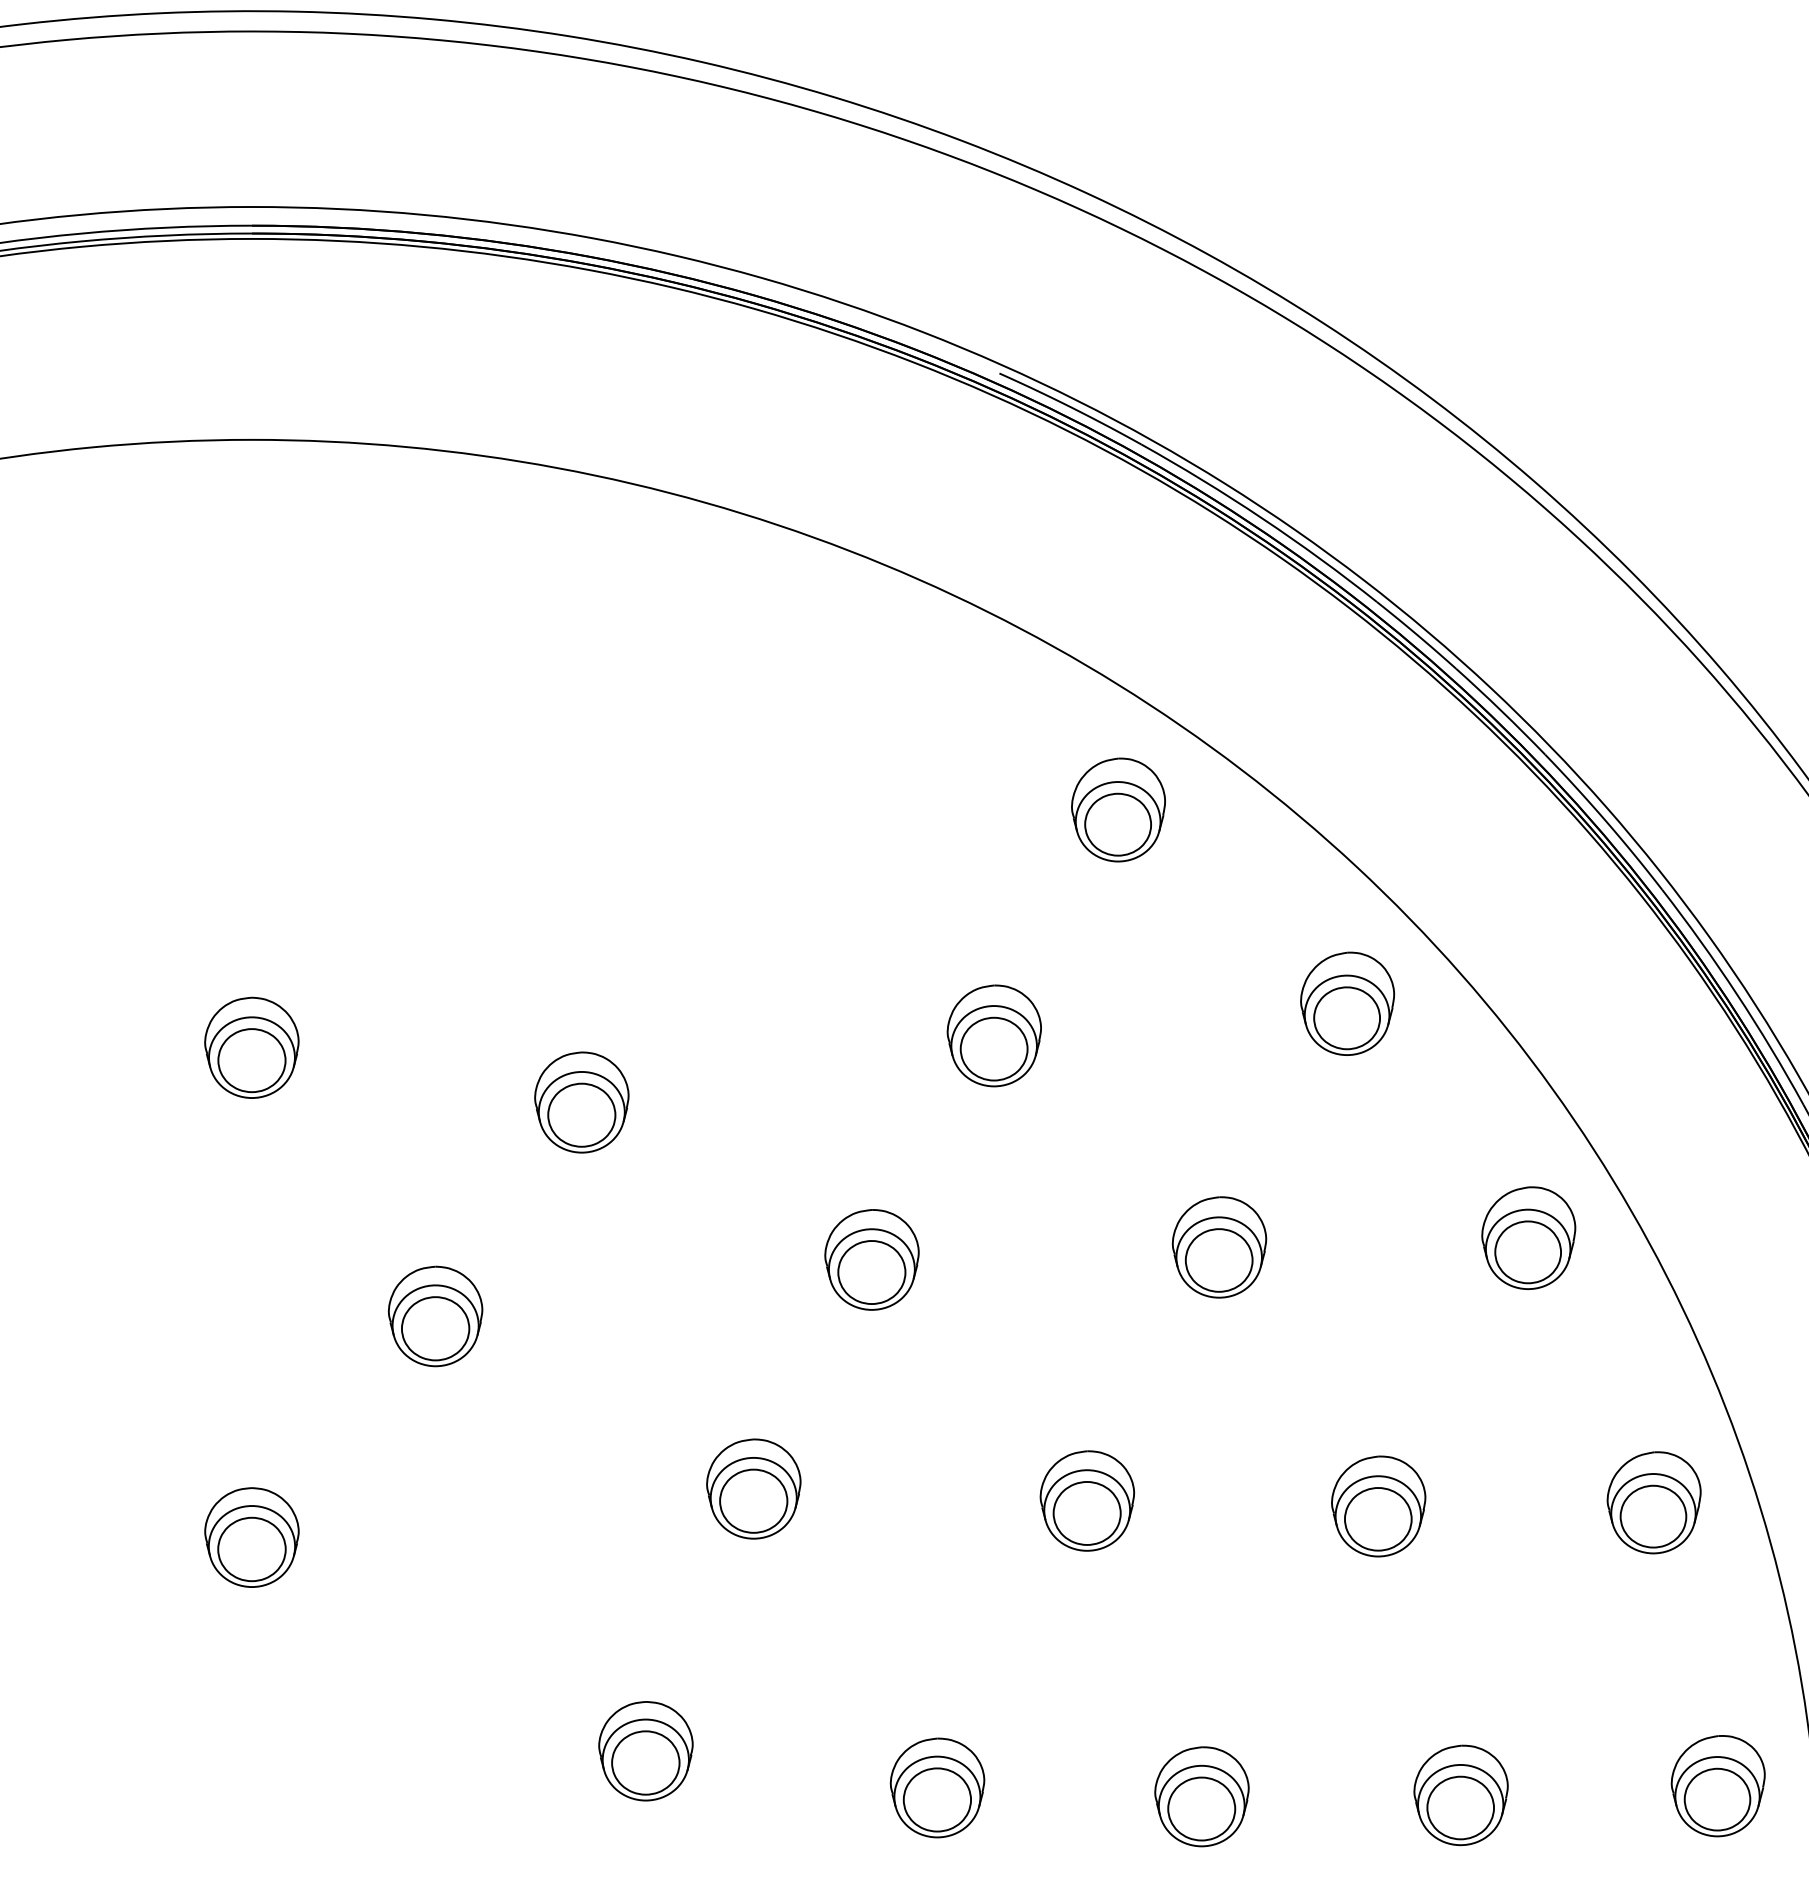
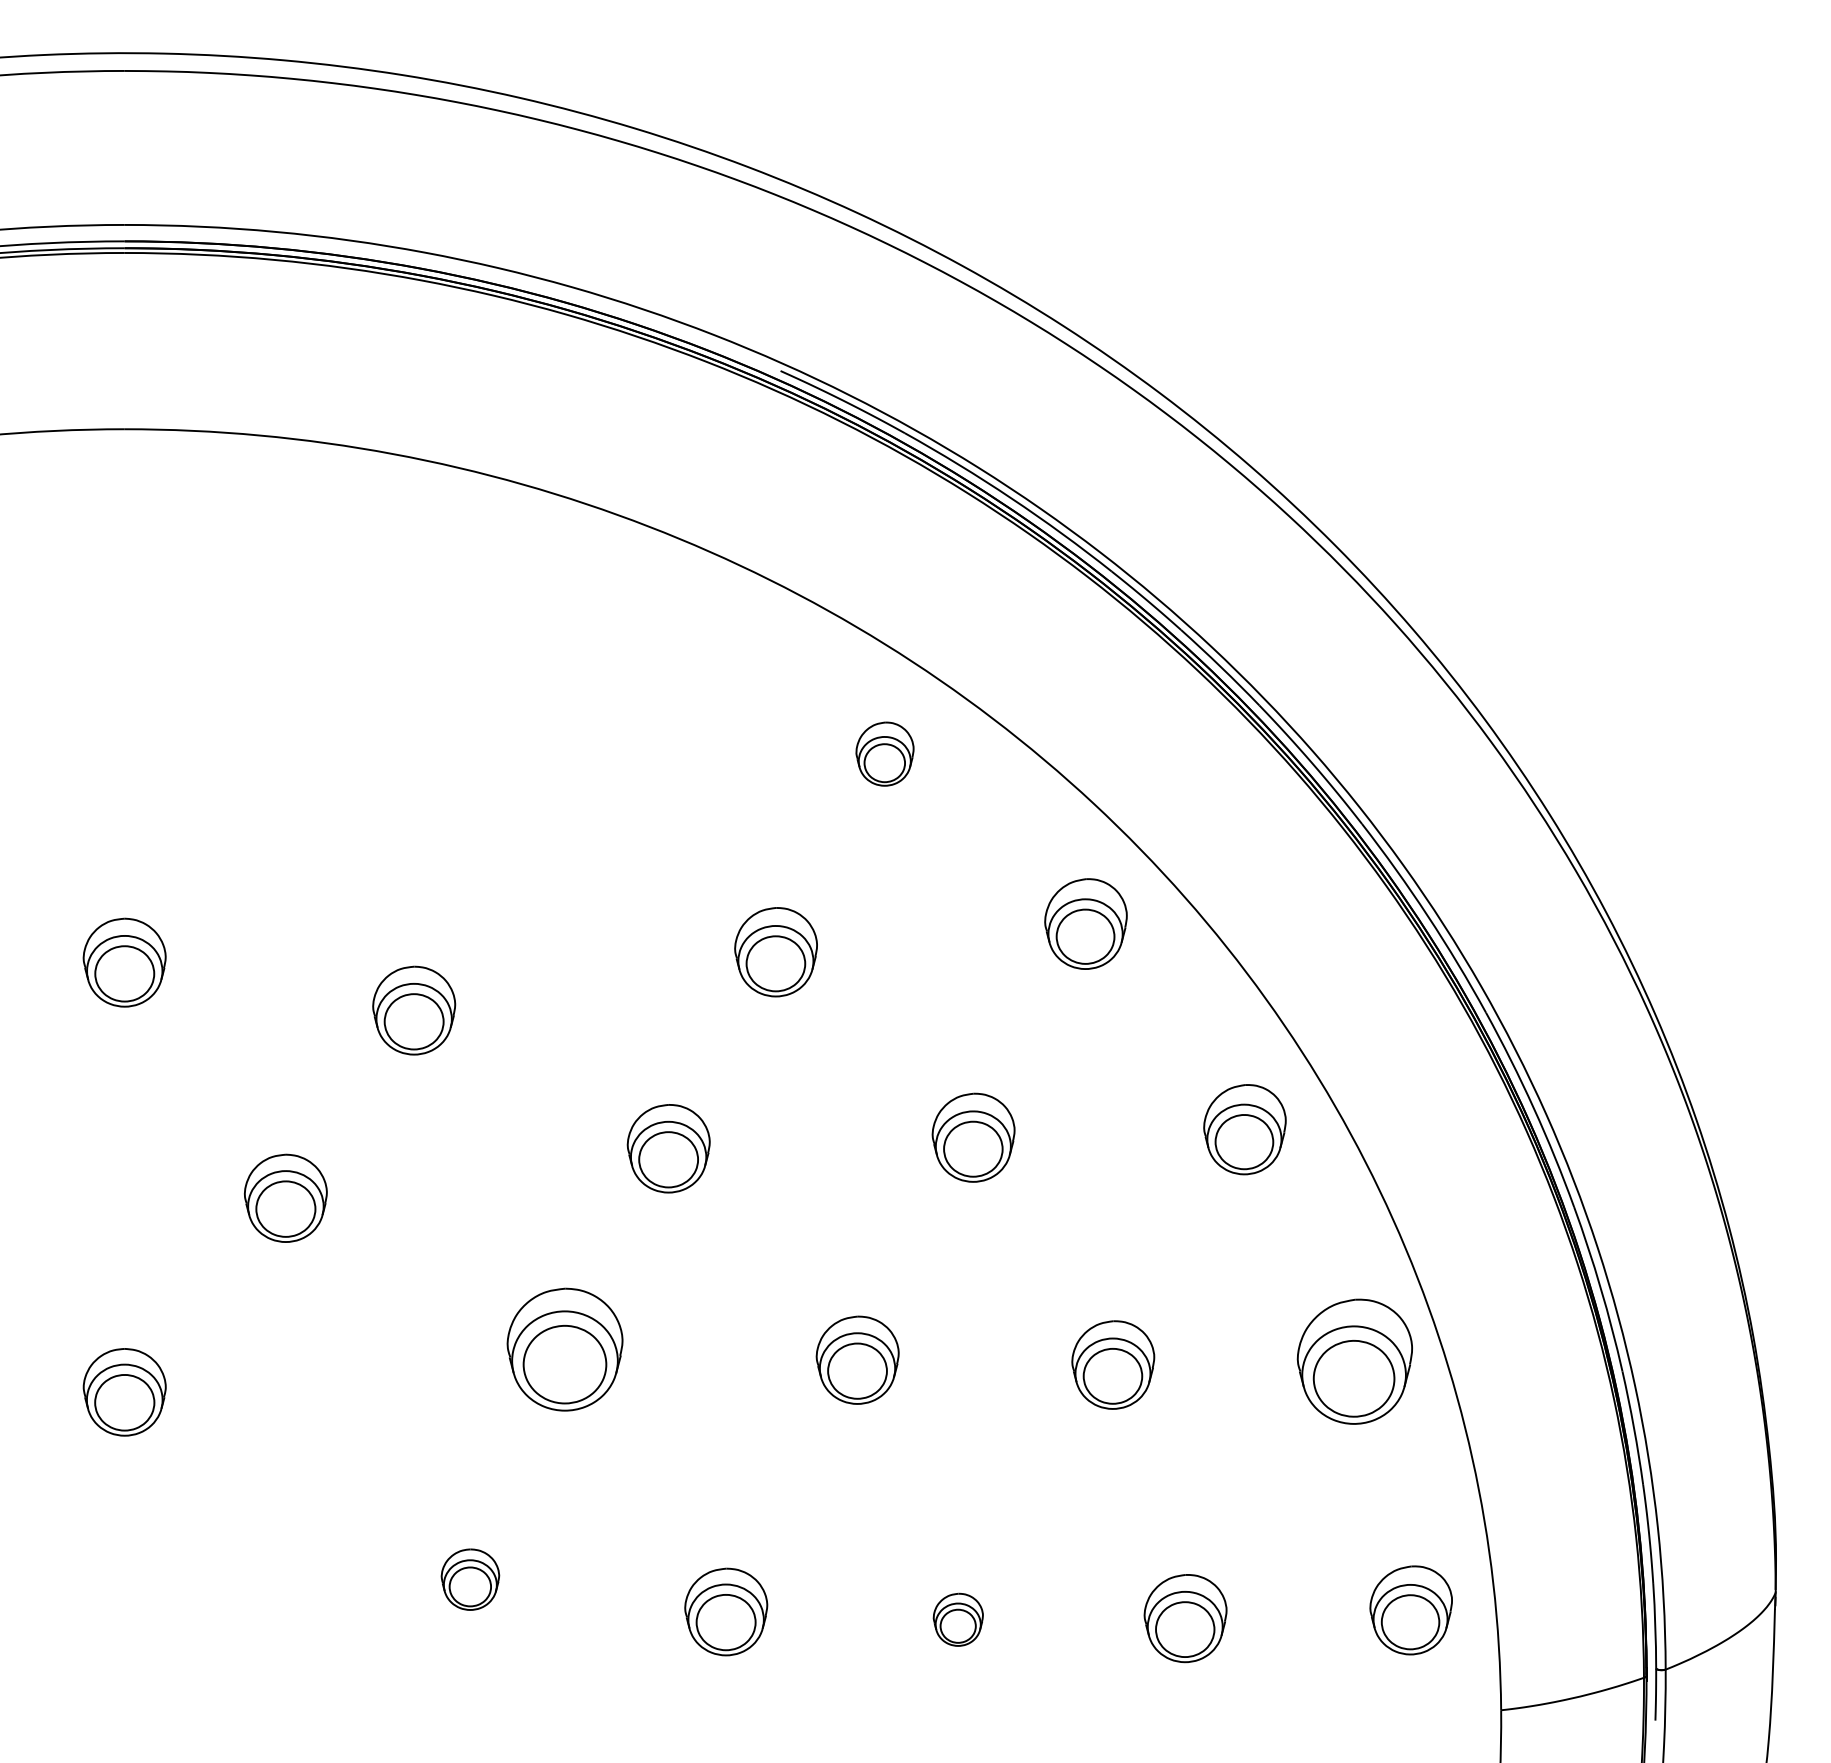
part: (1117, 810) -> (884, 754), size x0.7
part: (753, 1488) -> (564, 1349), size x1.4
part: (1653, 1502) -> (1354, 1361), size x1.4
part: (646, 1750) -> (470, 1579), size x0.7
part: (1202, 1796) -> (958, 1619), size x0.6

